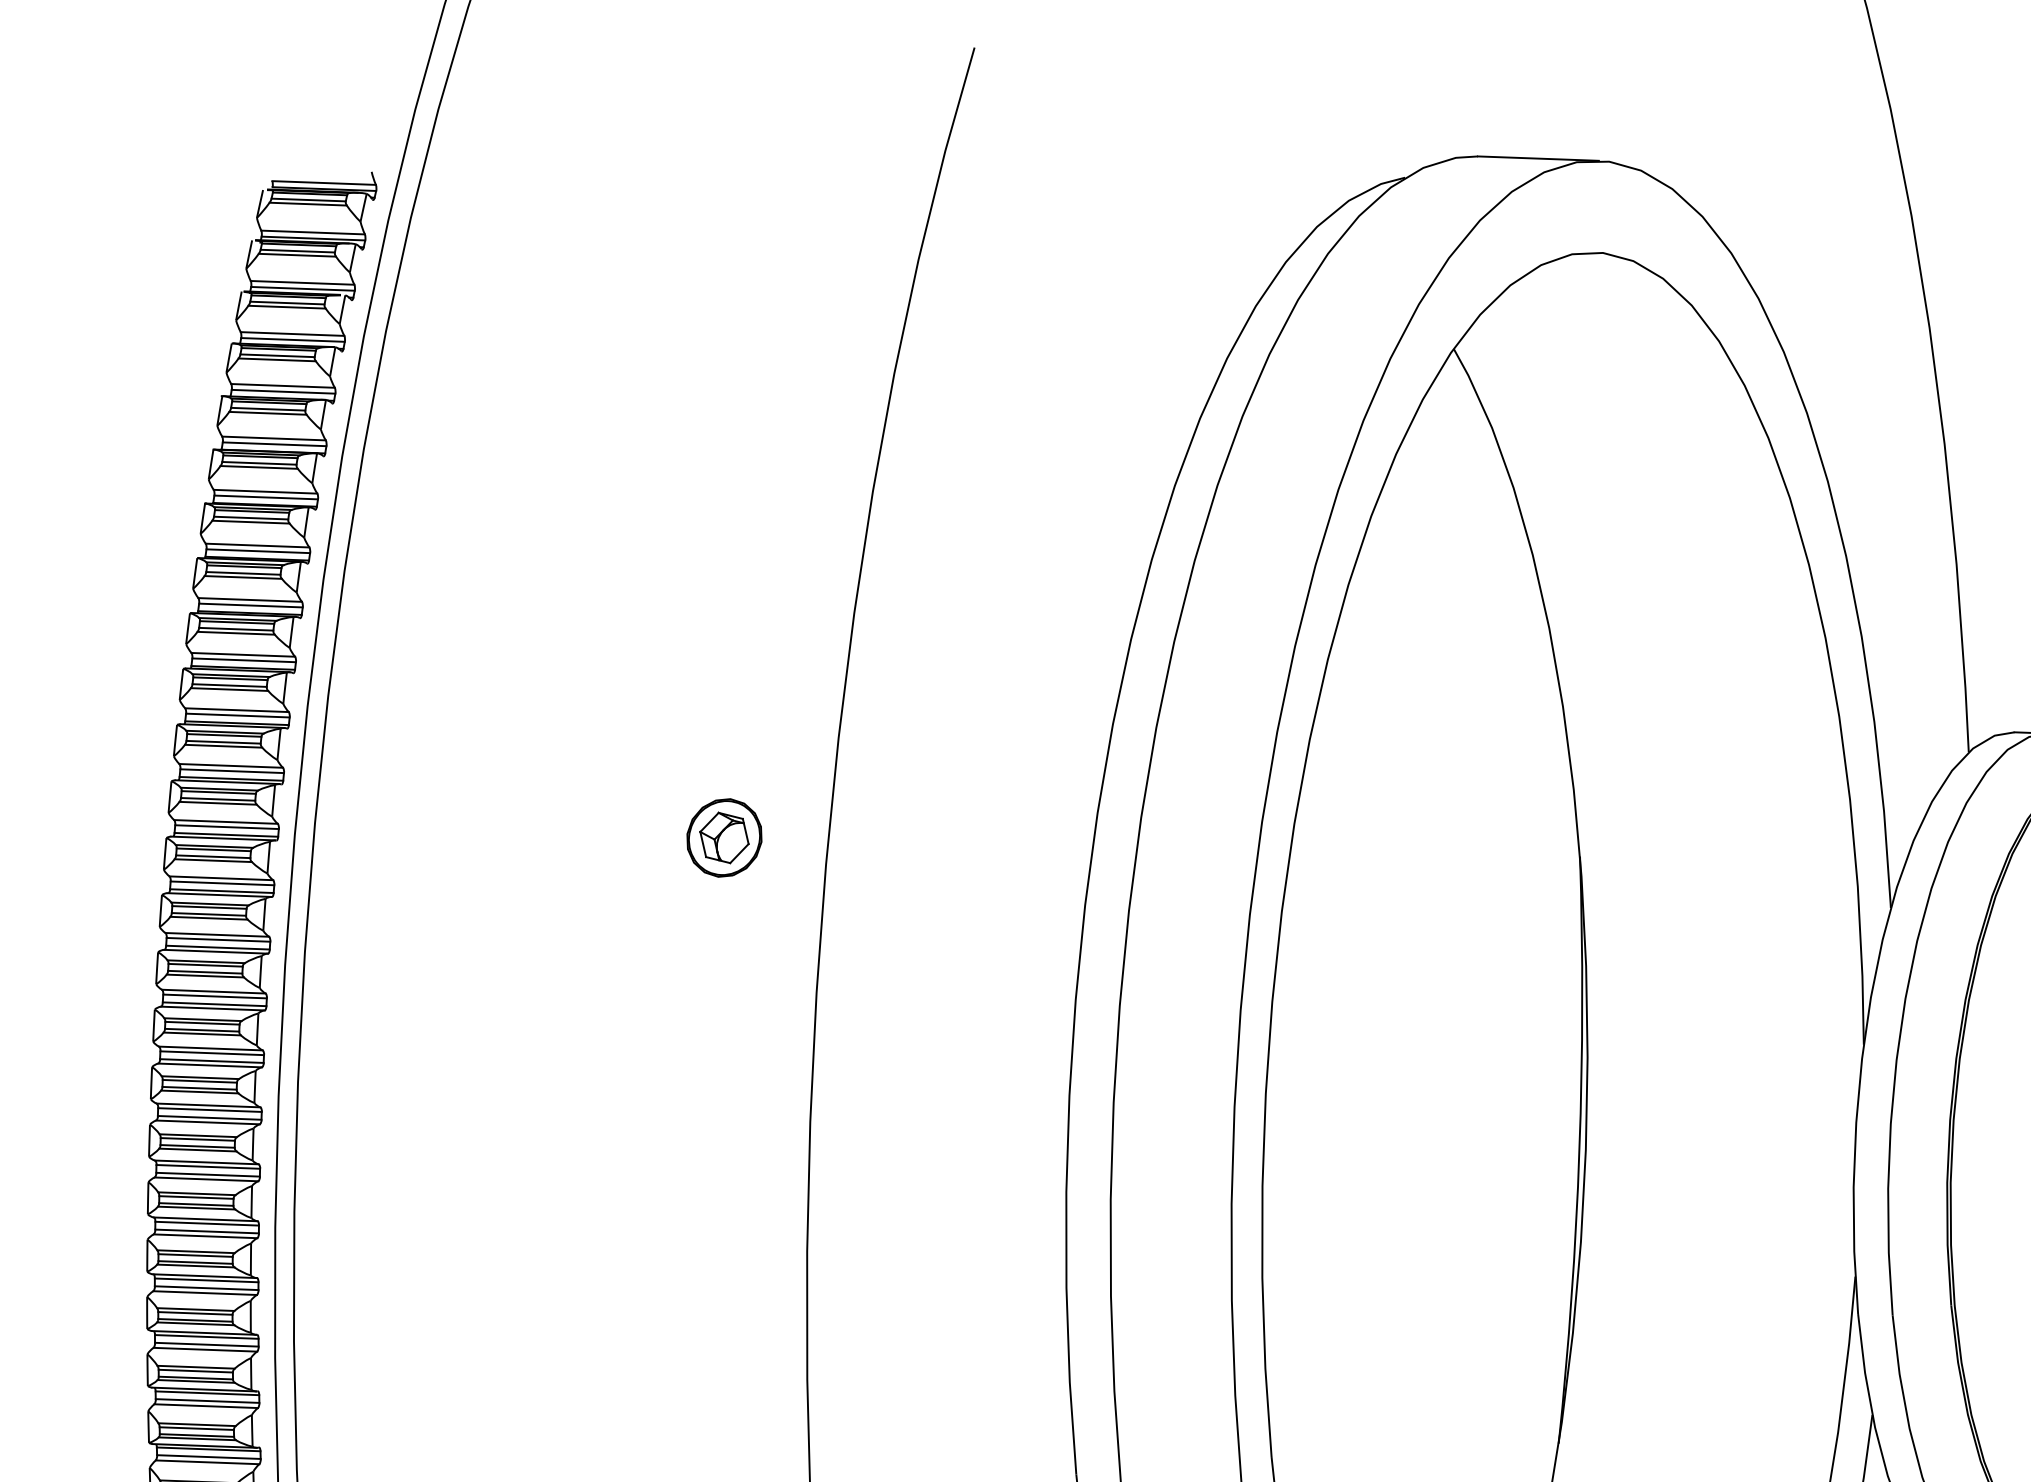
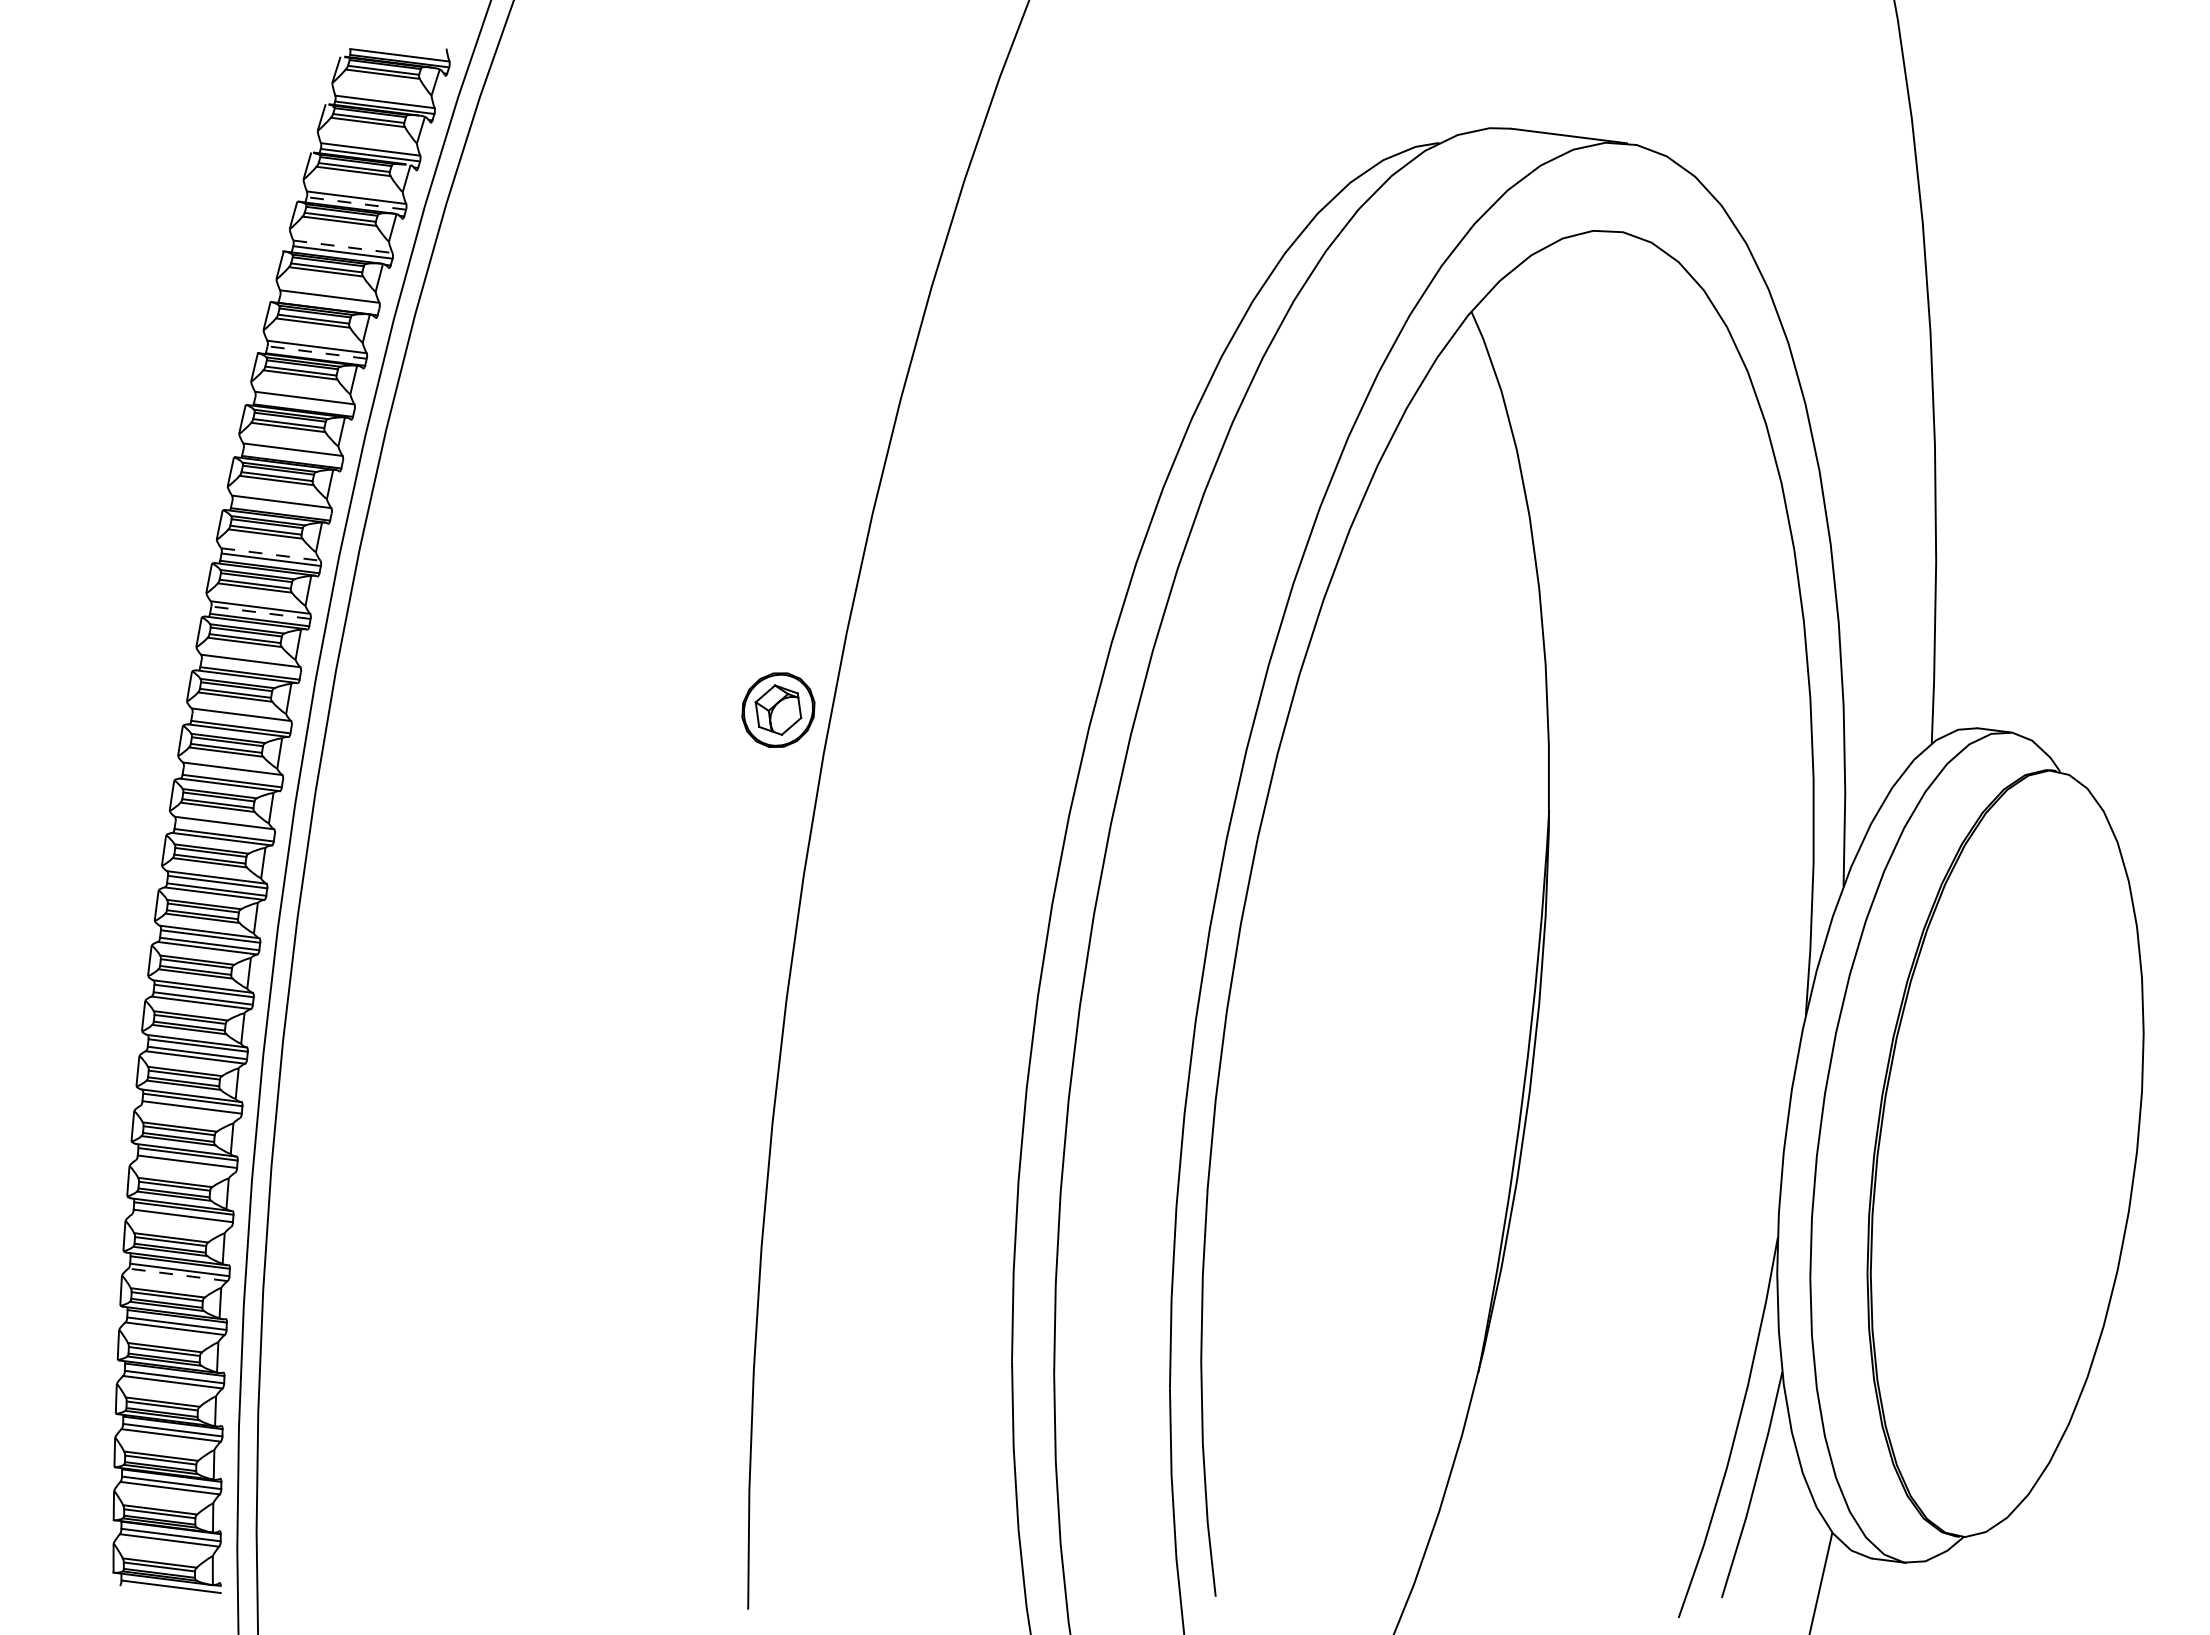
line: (292, 340) -> (355, 203), solid -> dashed
line: (283, 385) -> (343, 246), solid -> dashed
line: (274, 443) -> (329, 301), removed
line: (265, 497) -> (316, 352), solid -> dashed
line: (257, 551) -> (304, 403), removed
line: (250, 604) -> (292, 454), removed
line: (243, 659) -> (281, 506), removed
line: (237, 710) -> (271, 554), solid -> dashed
line: (231, 771) -> (260, 612), solid -> dashed
line: (226, 826) -> (250, 665), removed
part: (724, 837) -> (778, 709), moved
line: (221, 883) -> (241, 719), removed
line: (218, 939) -> (233, 773), removed
line: (214, 996) -> (224, 827), removed
line: (204, 1292) -> (189, 1111), removed
line: (205, 1349) -> (185, 1166), removed
line: (206, 1405) -> (181, 1220), removed
line: (206, 1461) -> (177, 1274), solid -> dashed

